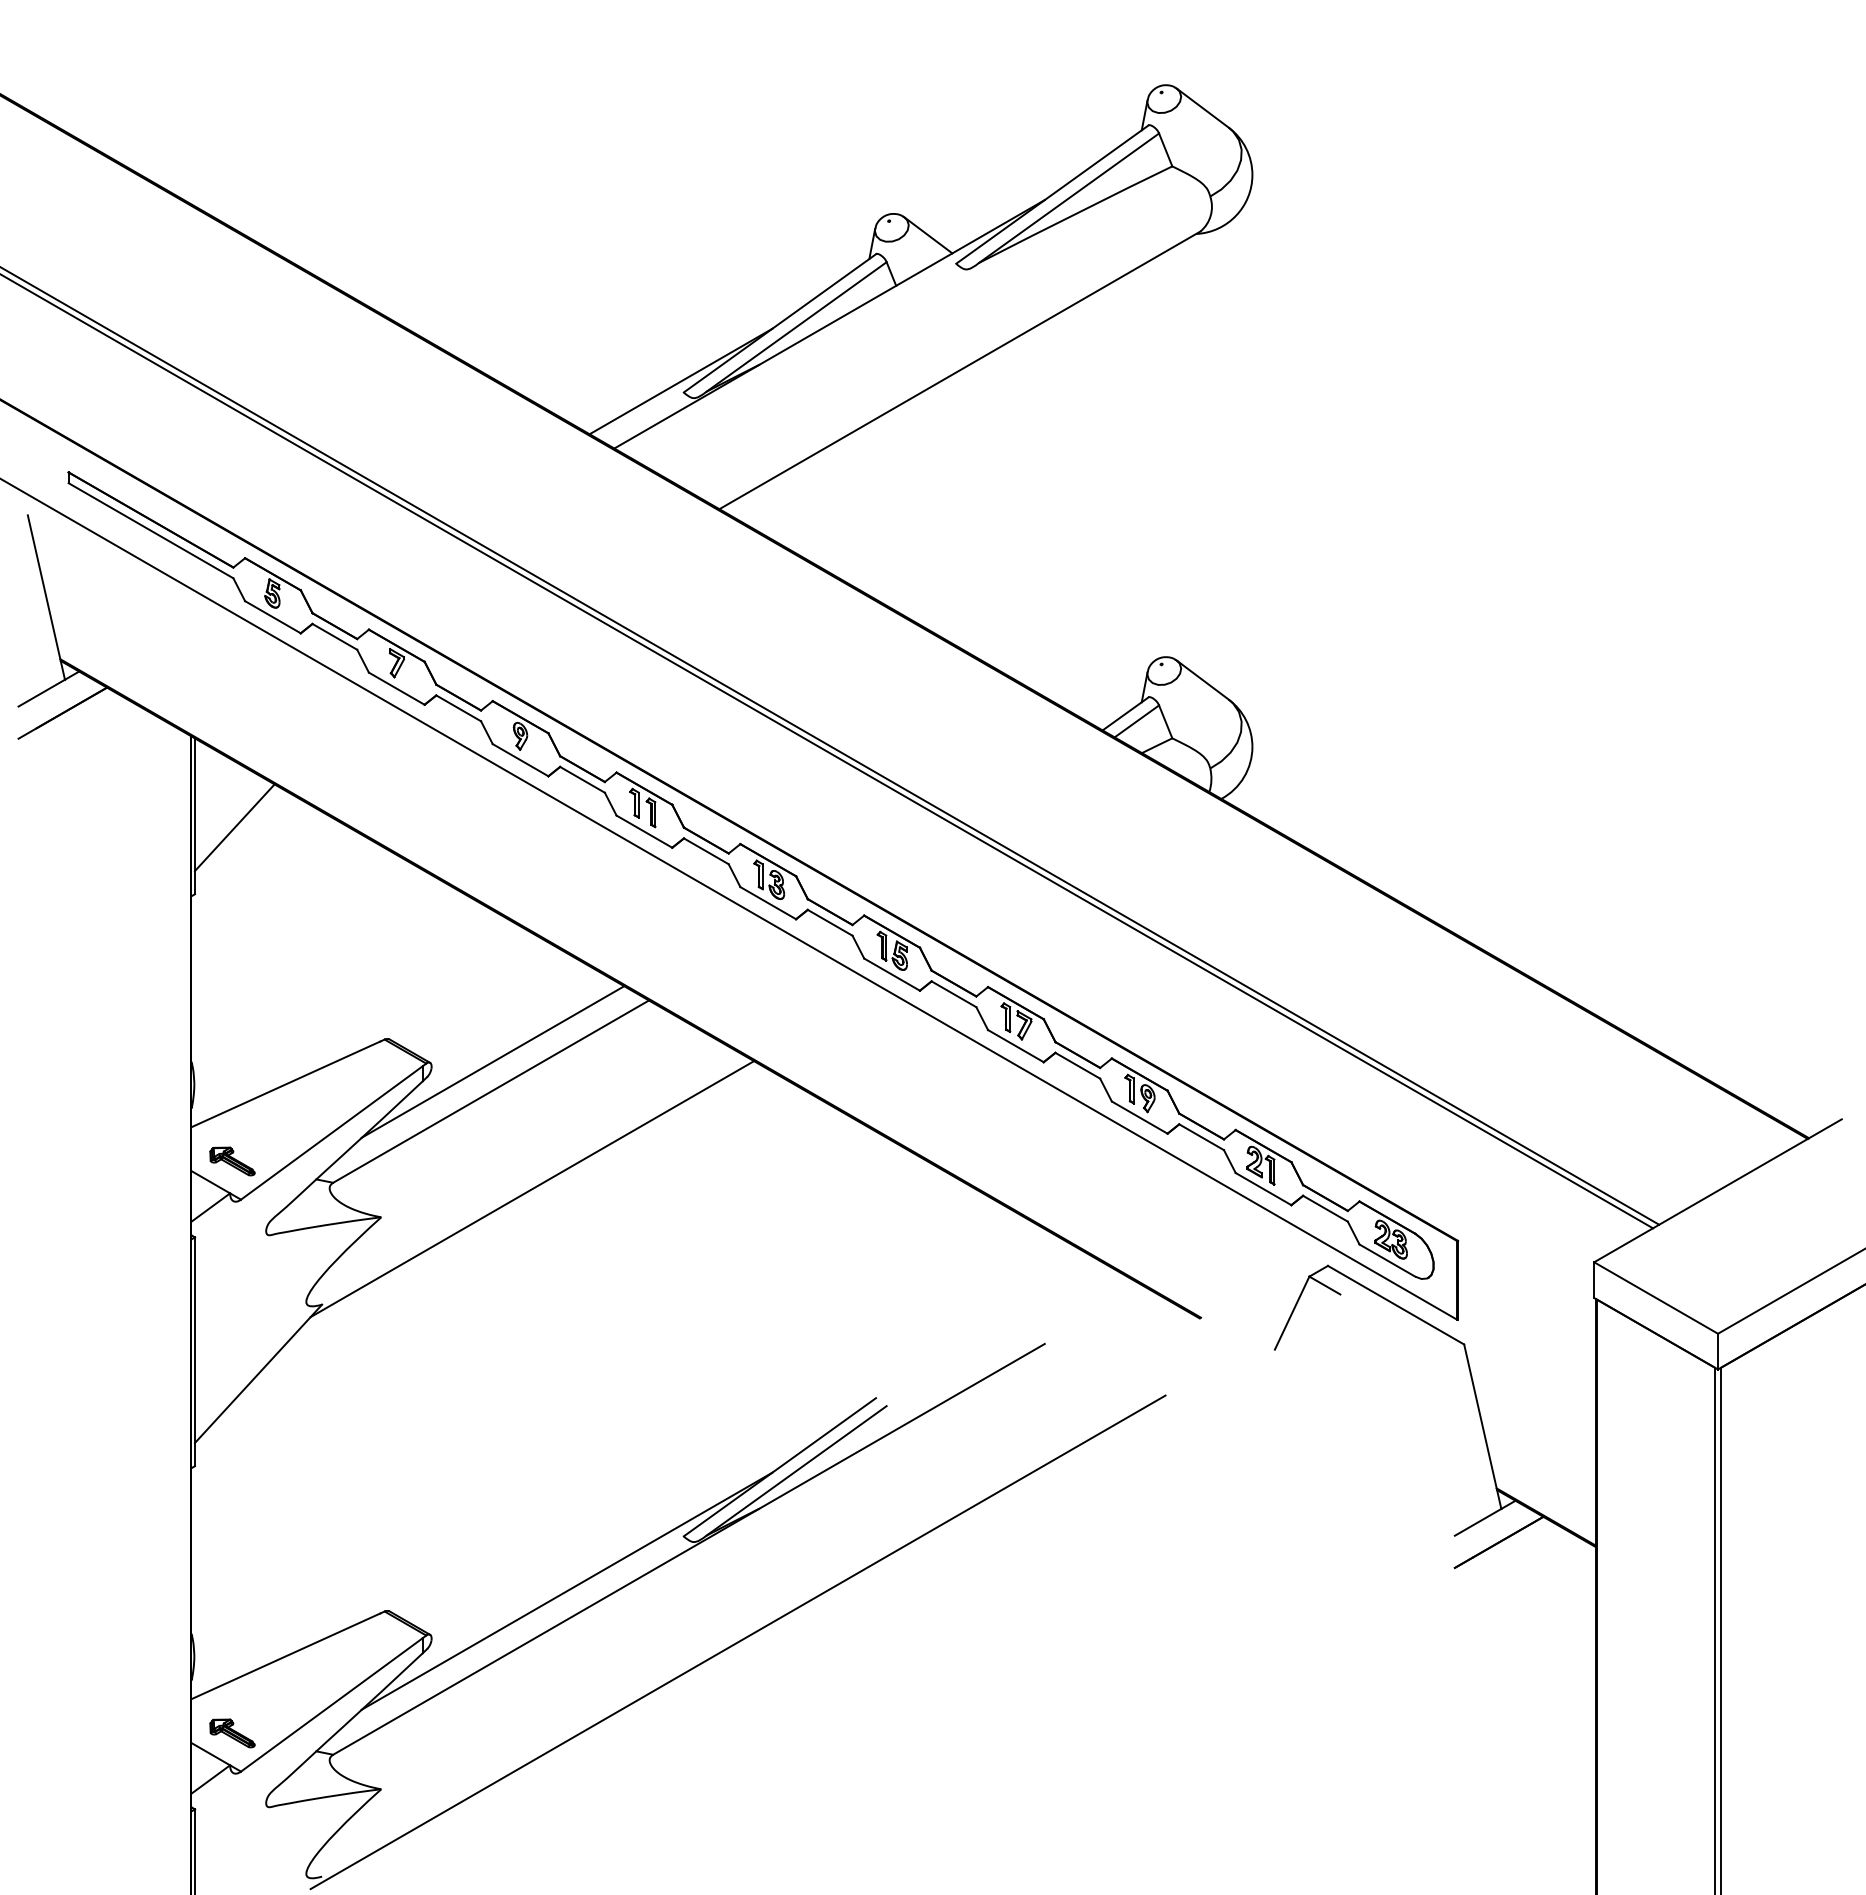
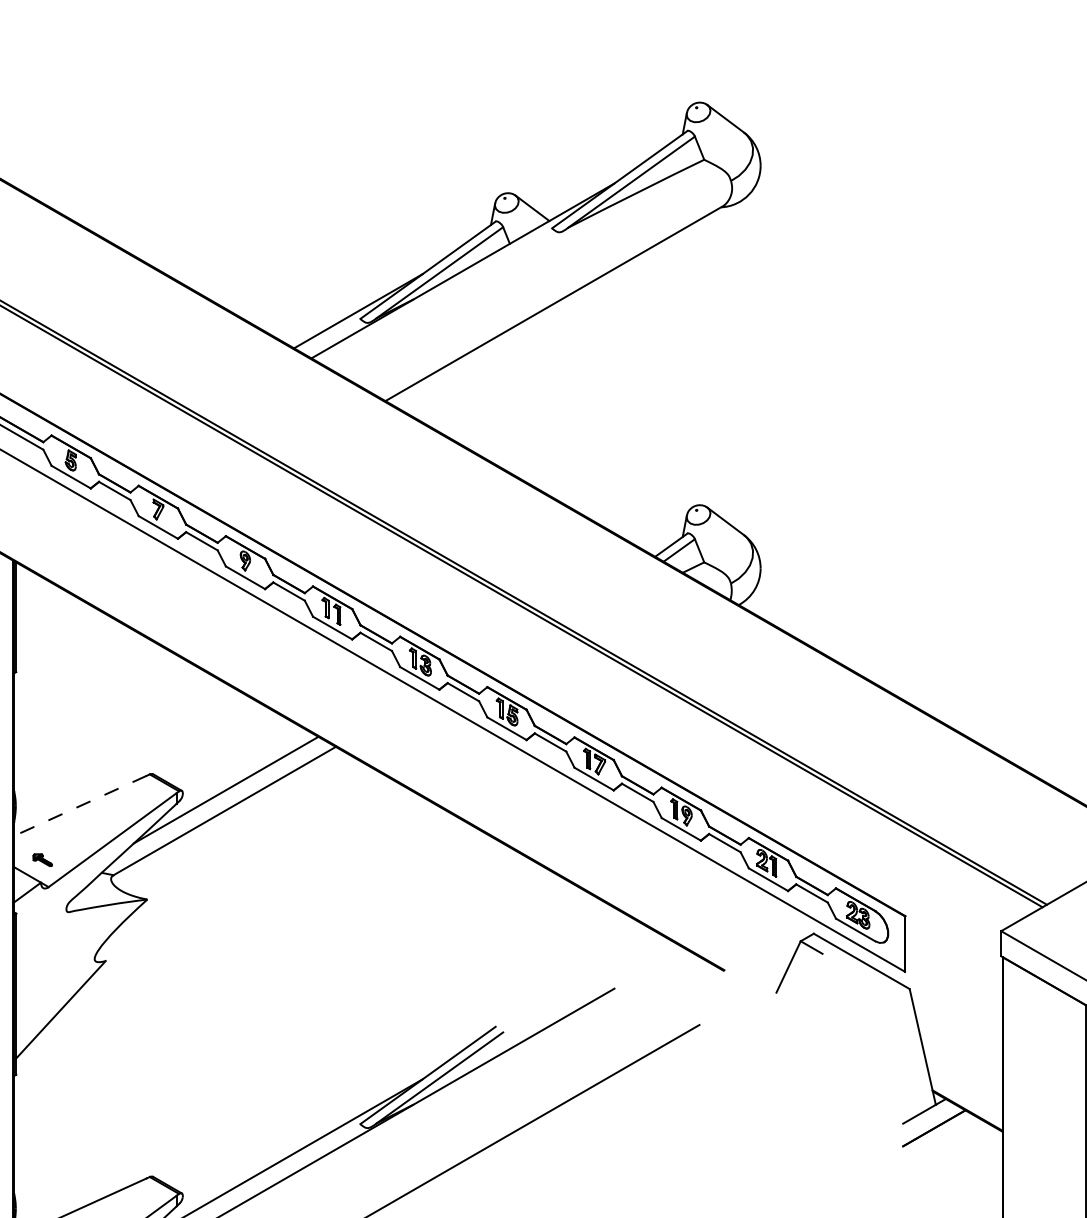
line: (234, 827) -> (44, 625), removed
line: (285, 1084) -> (80, 806), solid -> dashed
part: (232, 1161) -> (42, 860), size x0.6
line: (532, 1189) -> (253, 879), removed

